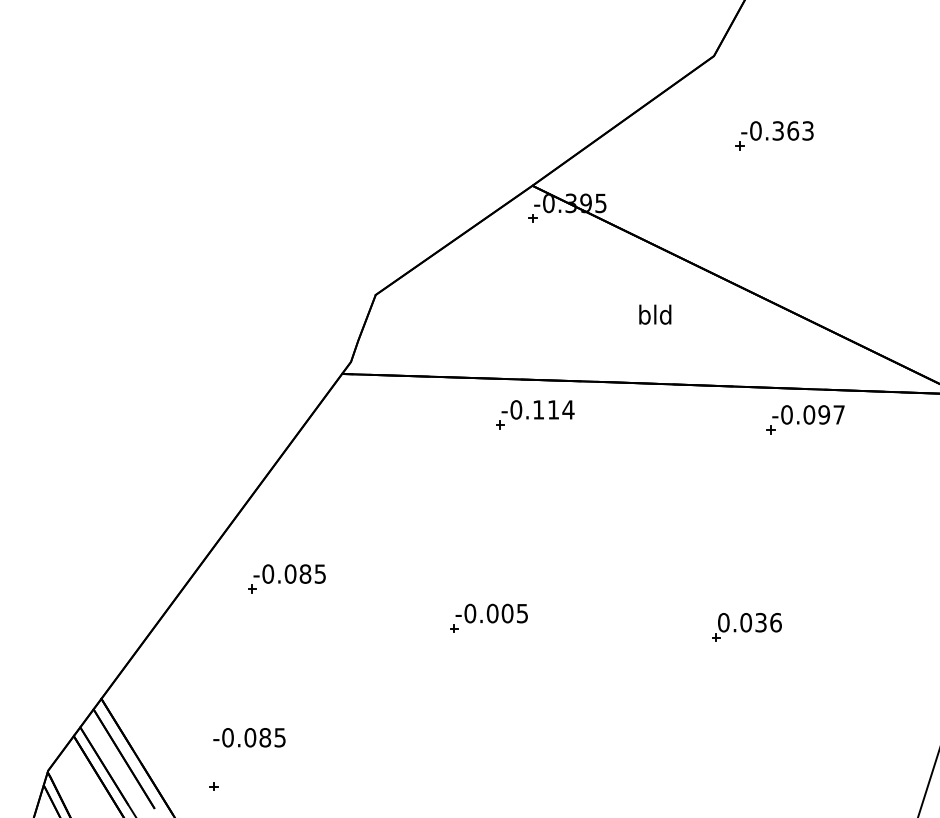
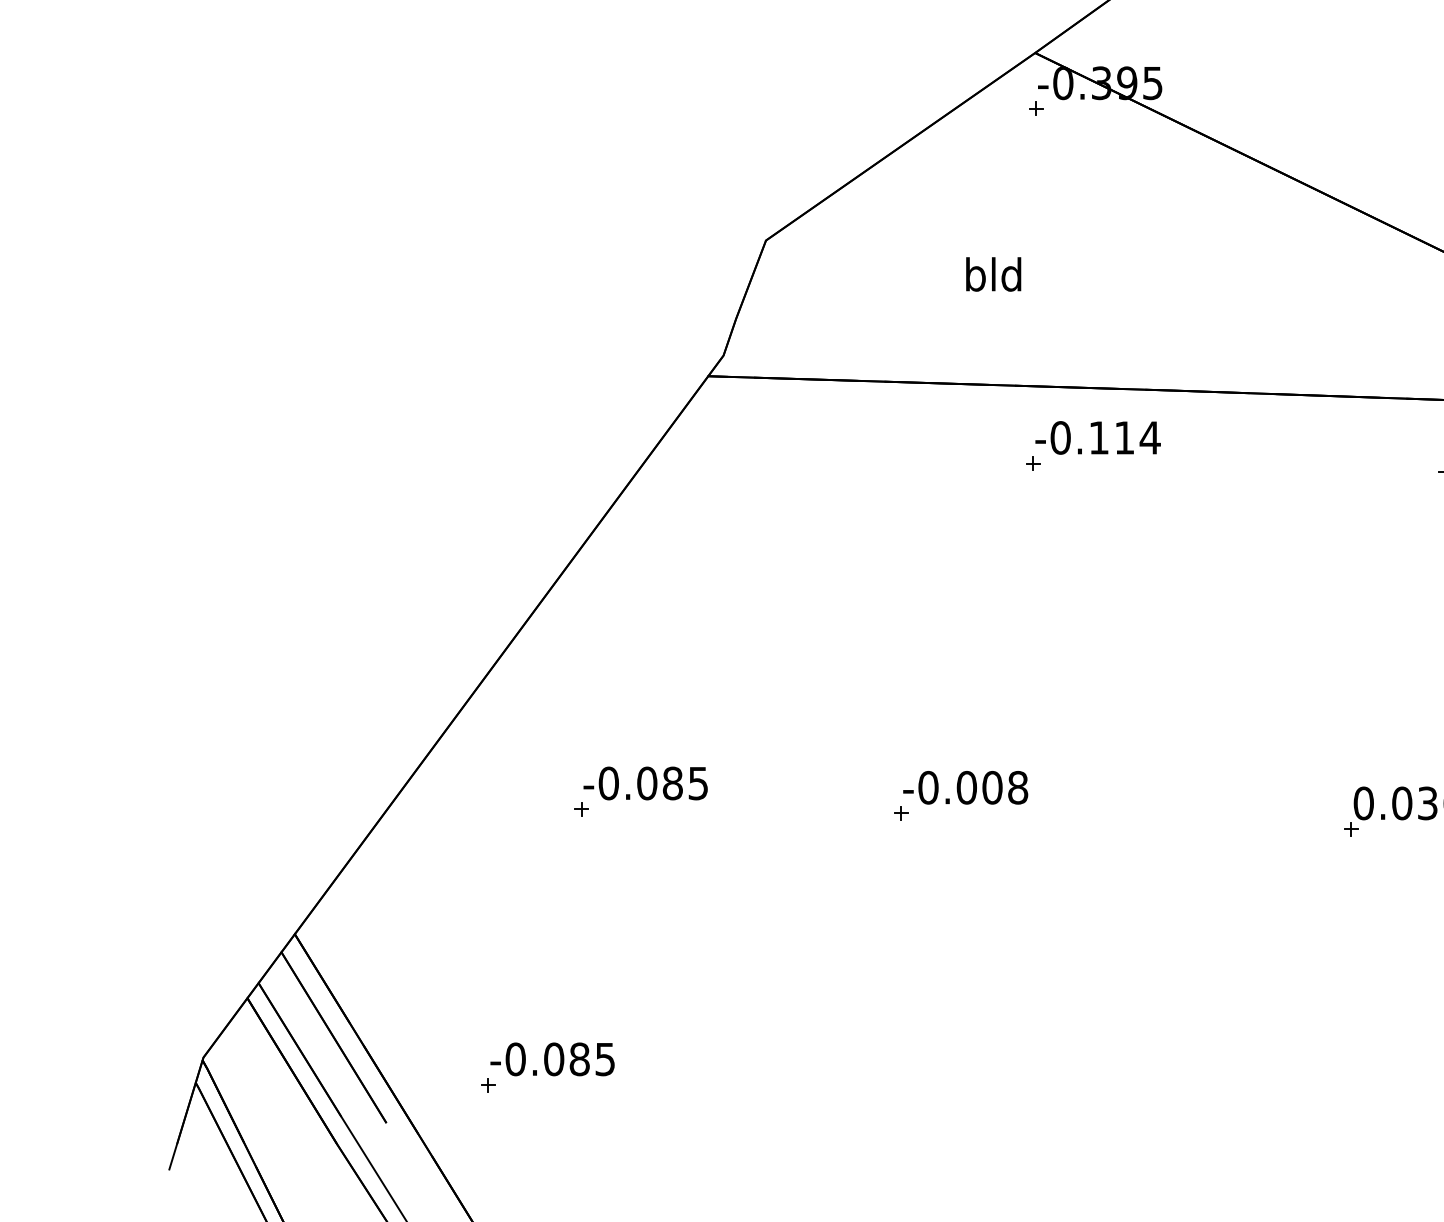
text: (655, 314) -> (994, 274), moved
part: (535, 414) -> (1093, 445), moved
part: (286, 578) -> (640, 791), moved
text: (522, 613) -> (1018, 787), -0.005 -> -0.008
text: (249, 737) -> (552, 1058), moved

